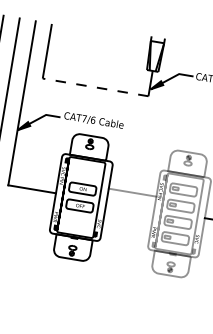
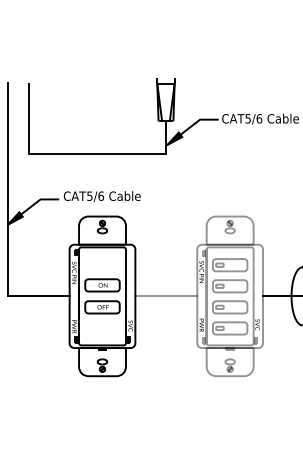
line: (95, 87) -> (97, 154), dashed -> solid
text: (84, 118) -> (89, 195), CAT7/6 -> CAT5/6
line: (132, 192) -> (166, 296), moved

